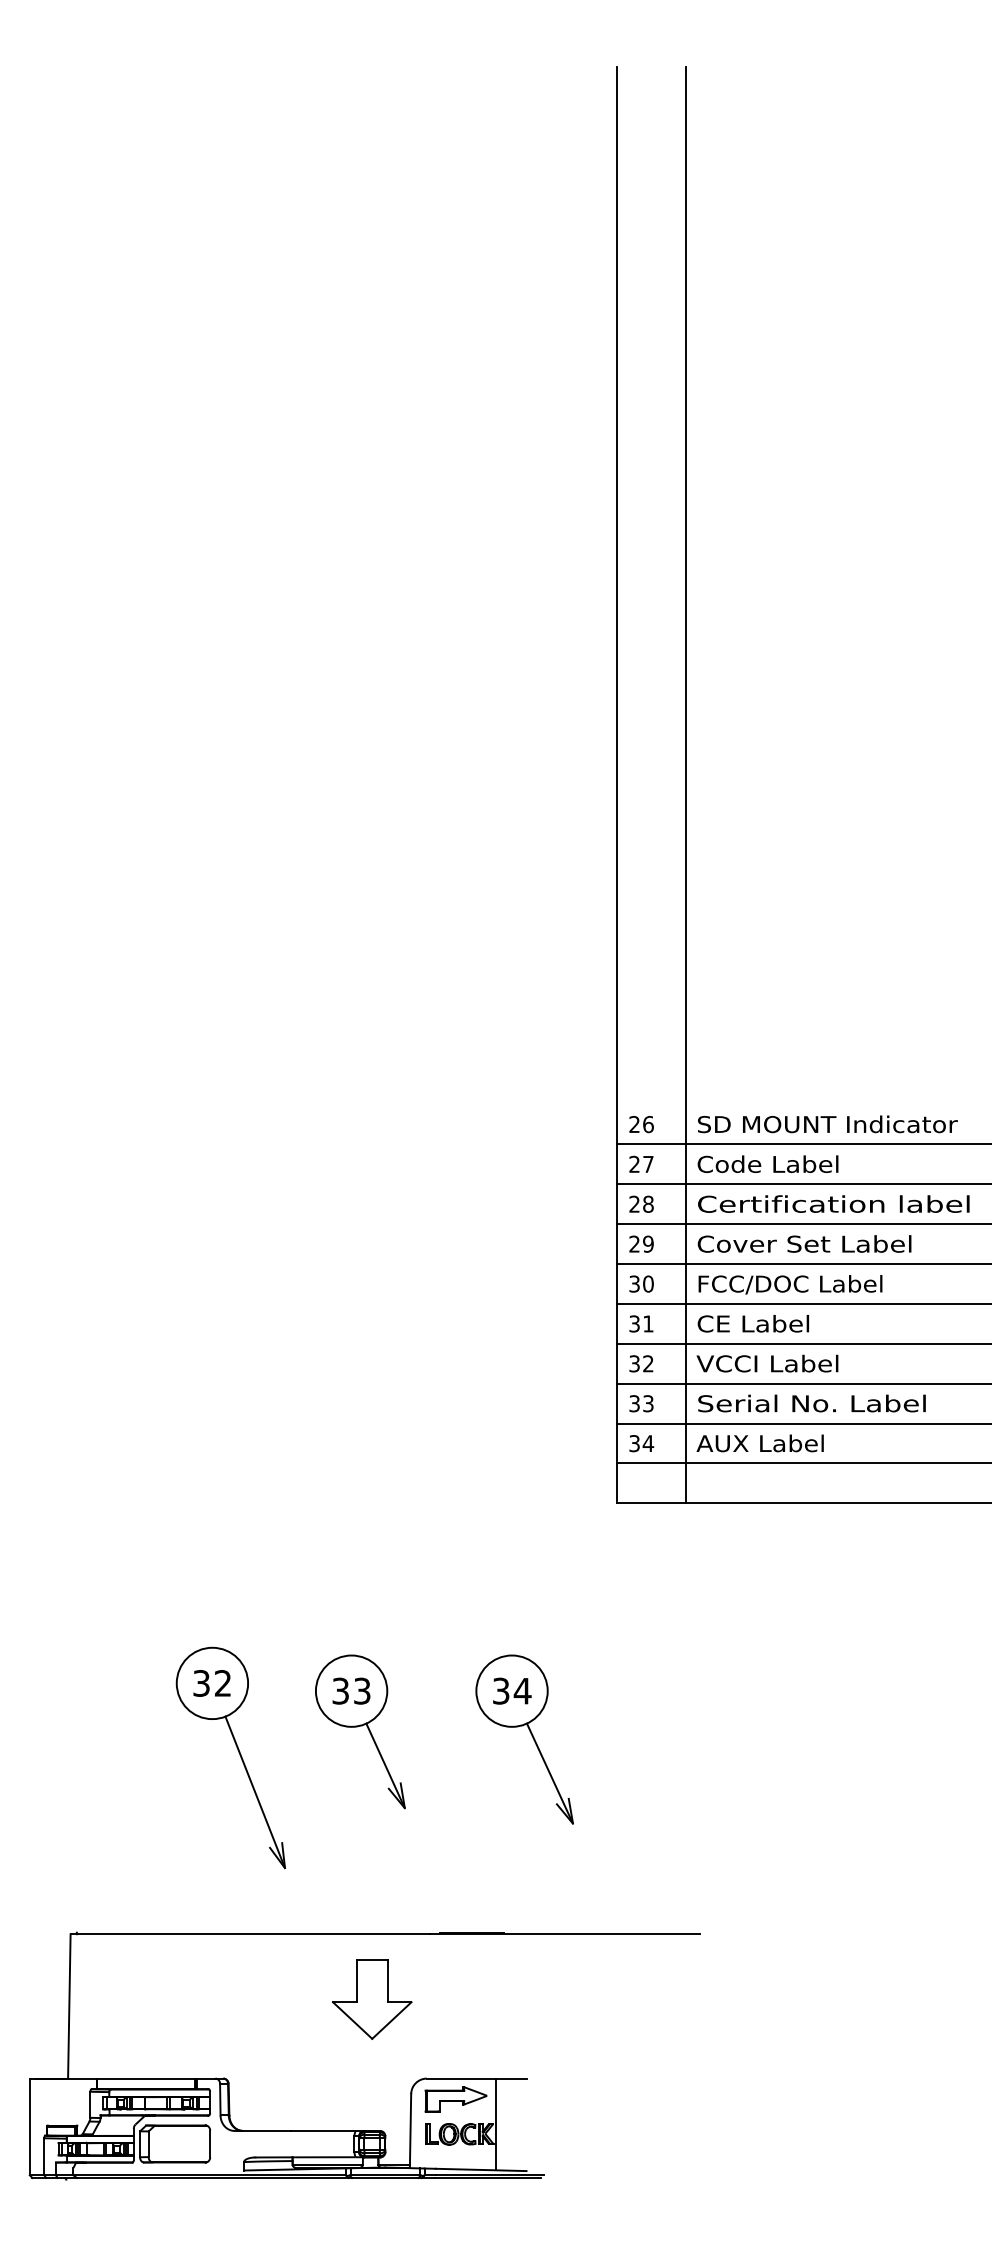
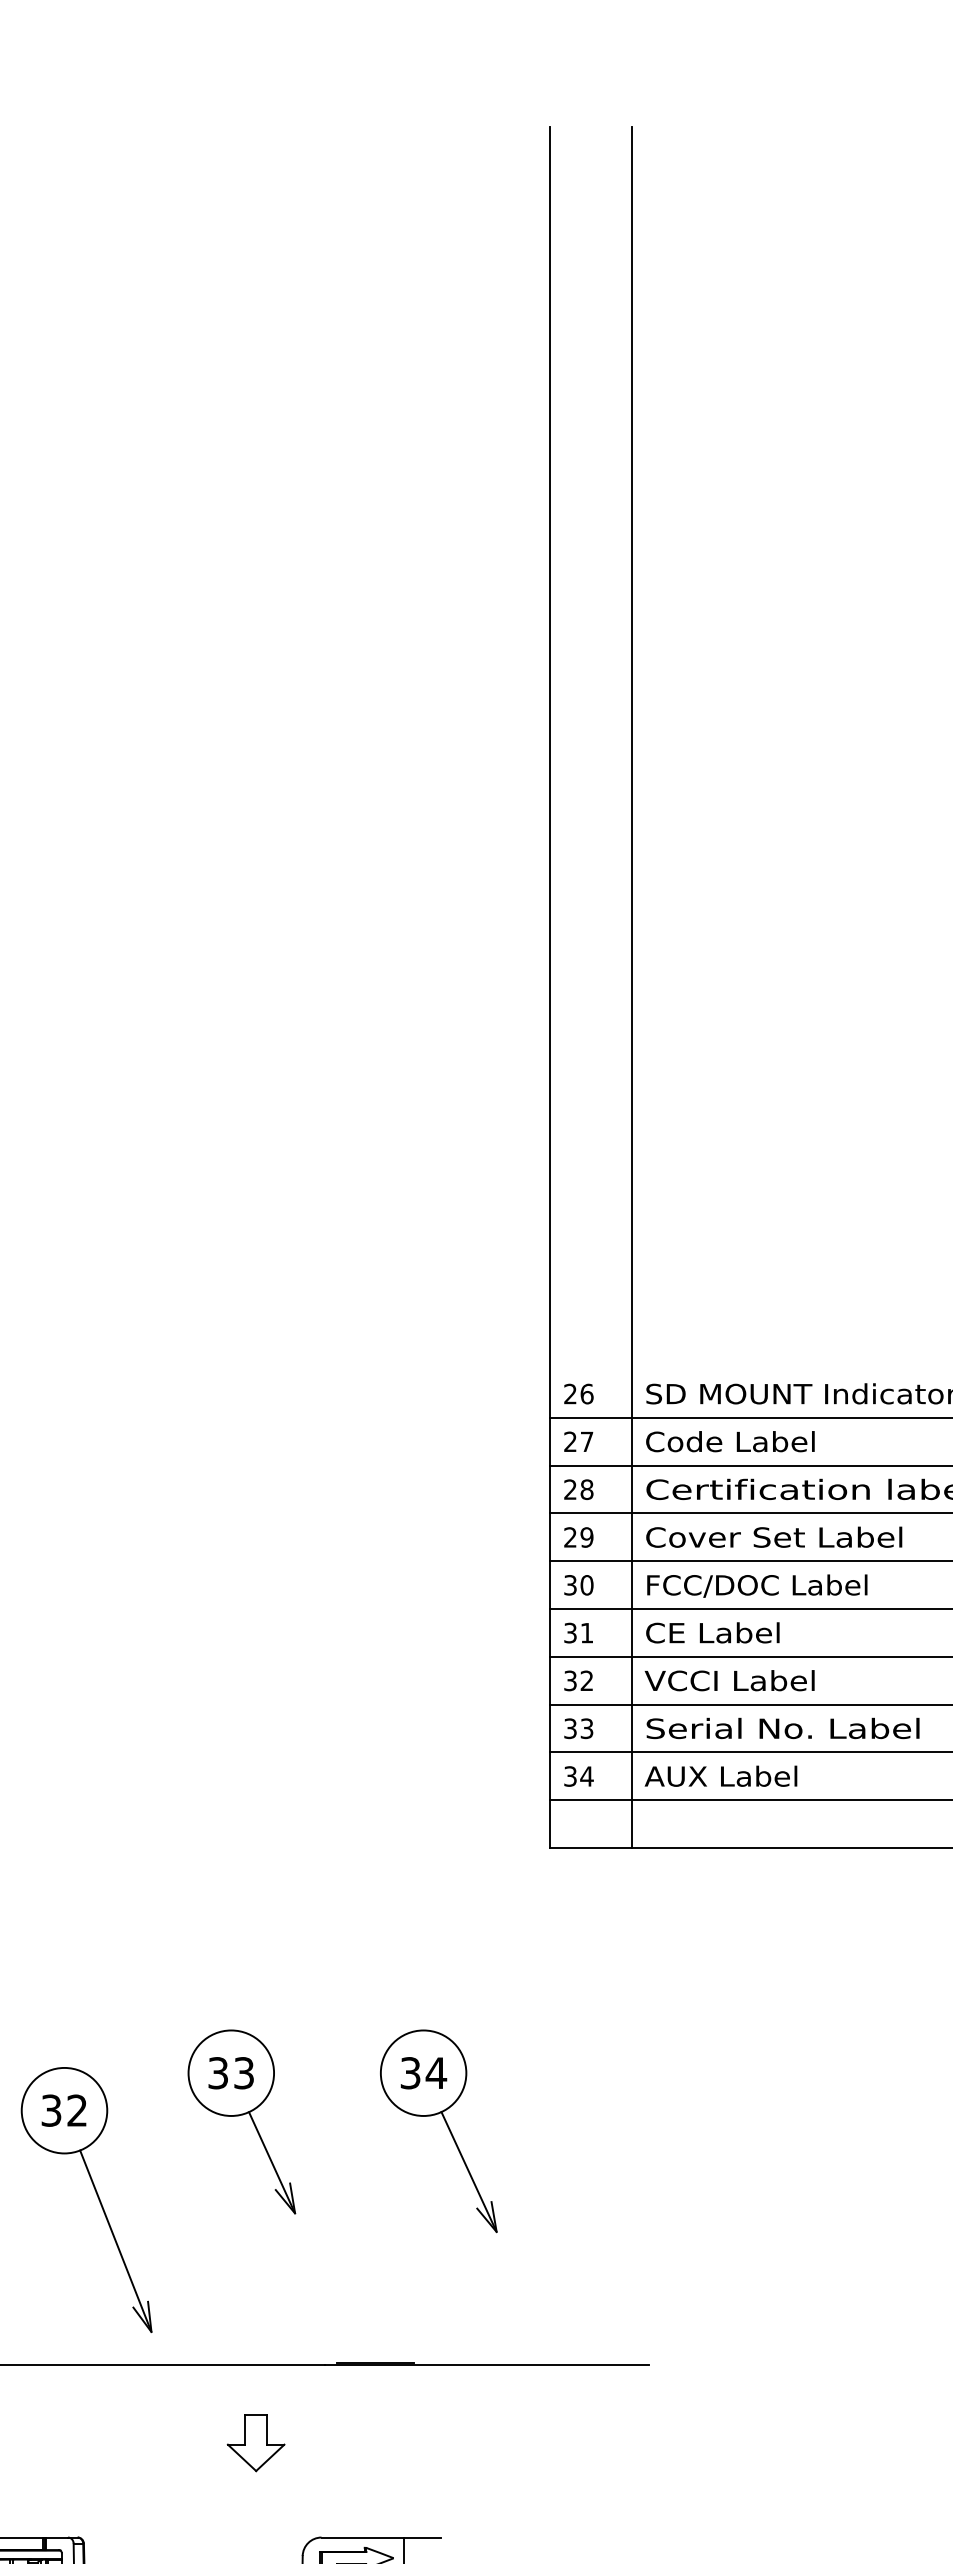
part: (239, 1755) -> (96, 2197), moved
part: (372, 1999) -> (256, 2442), size x0.6

